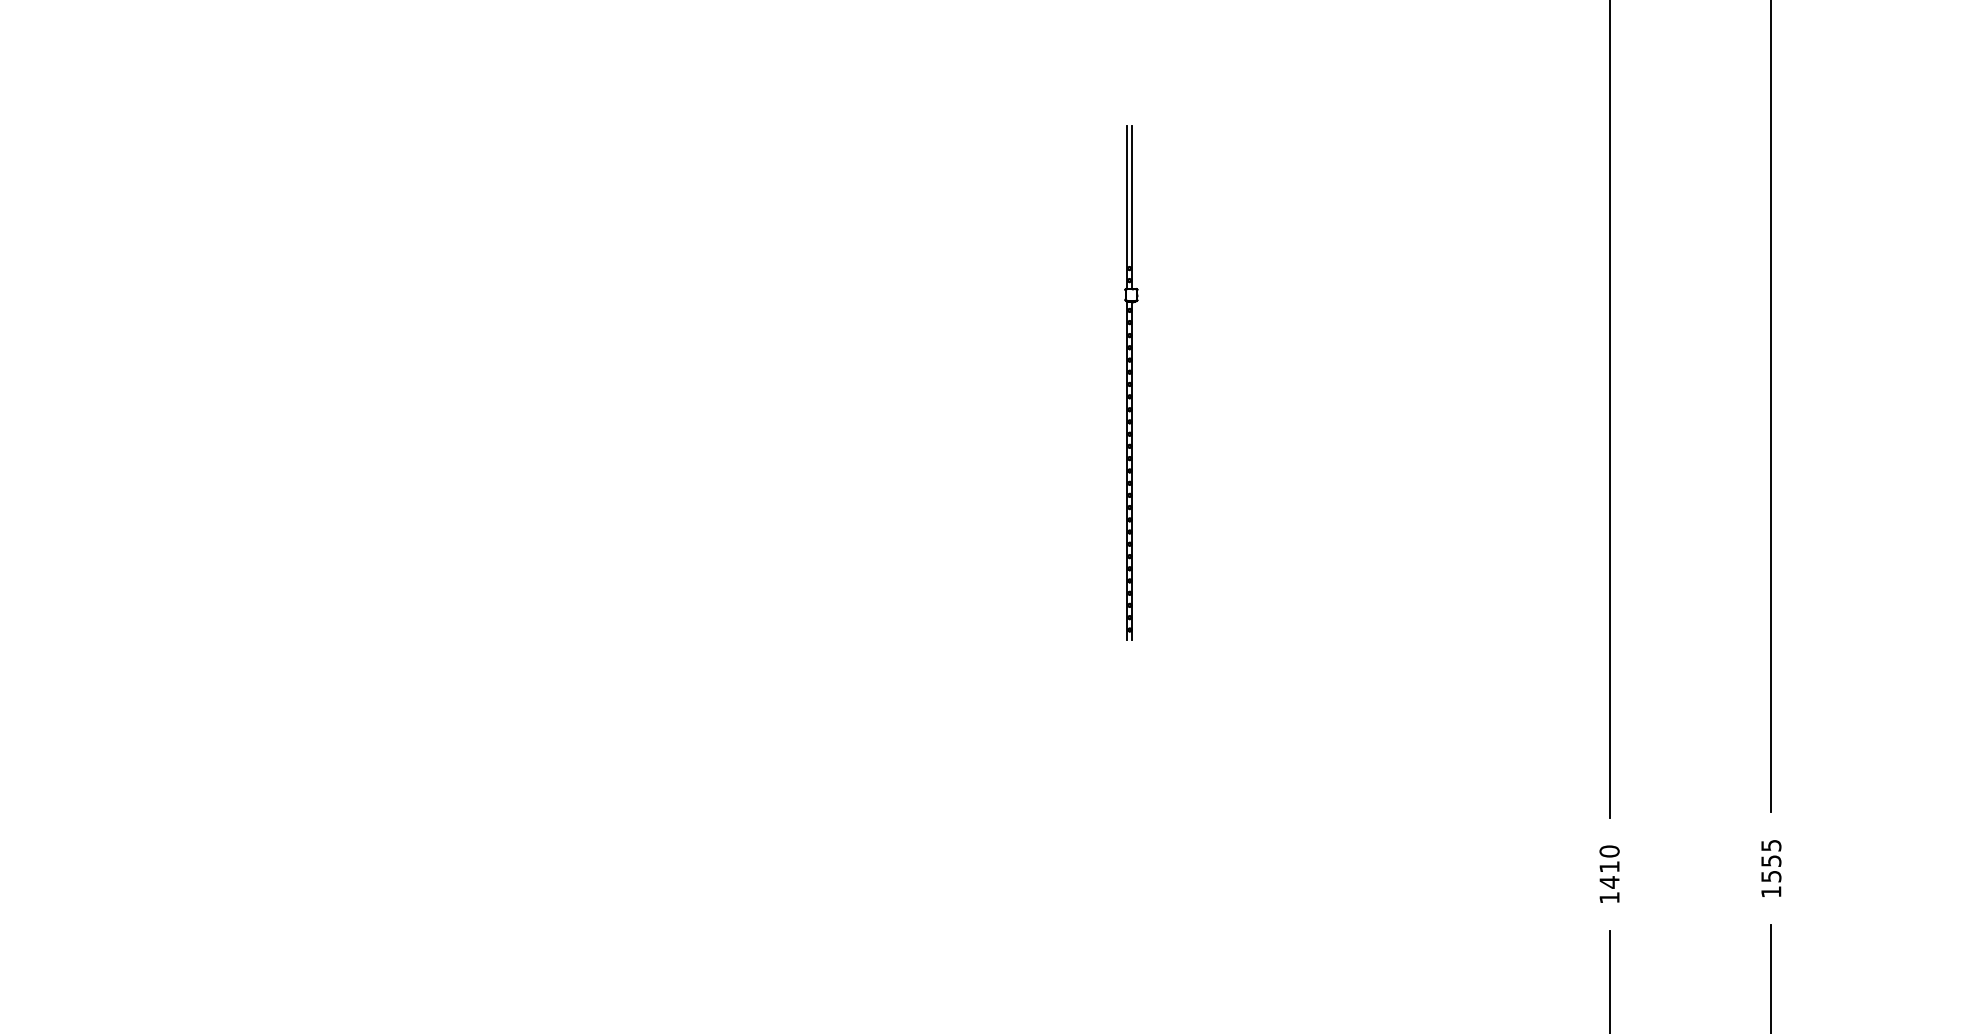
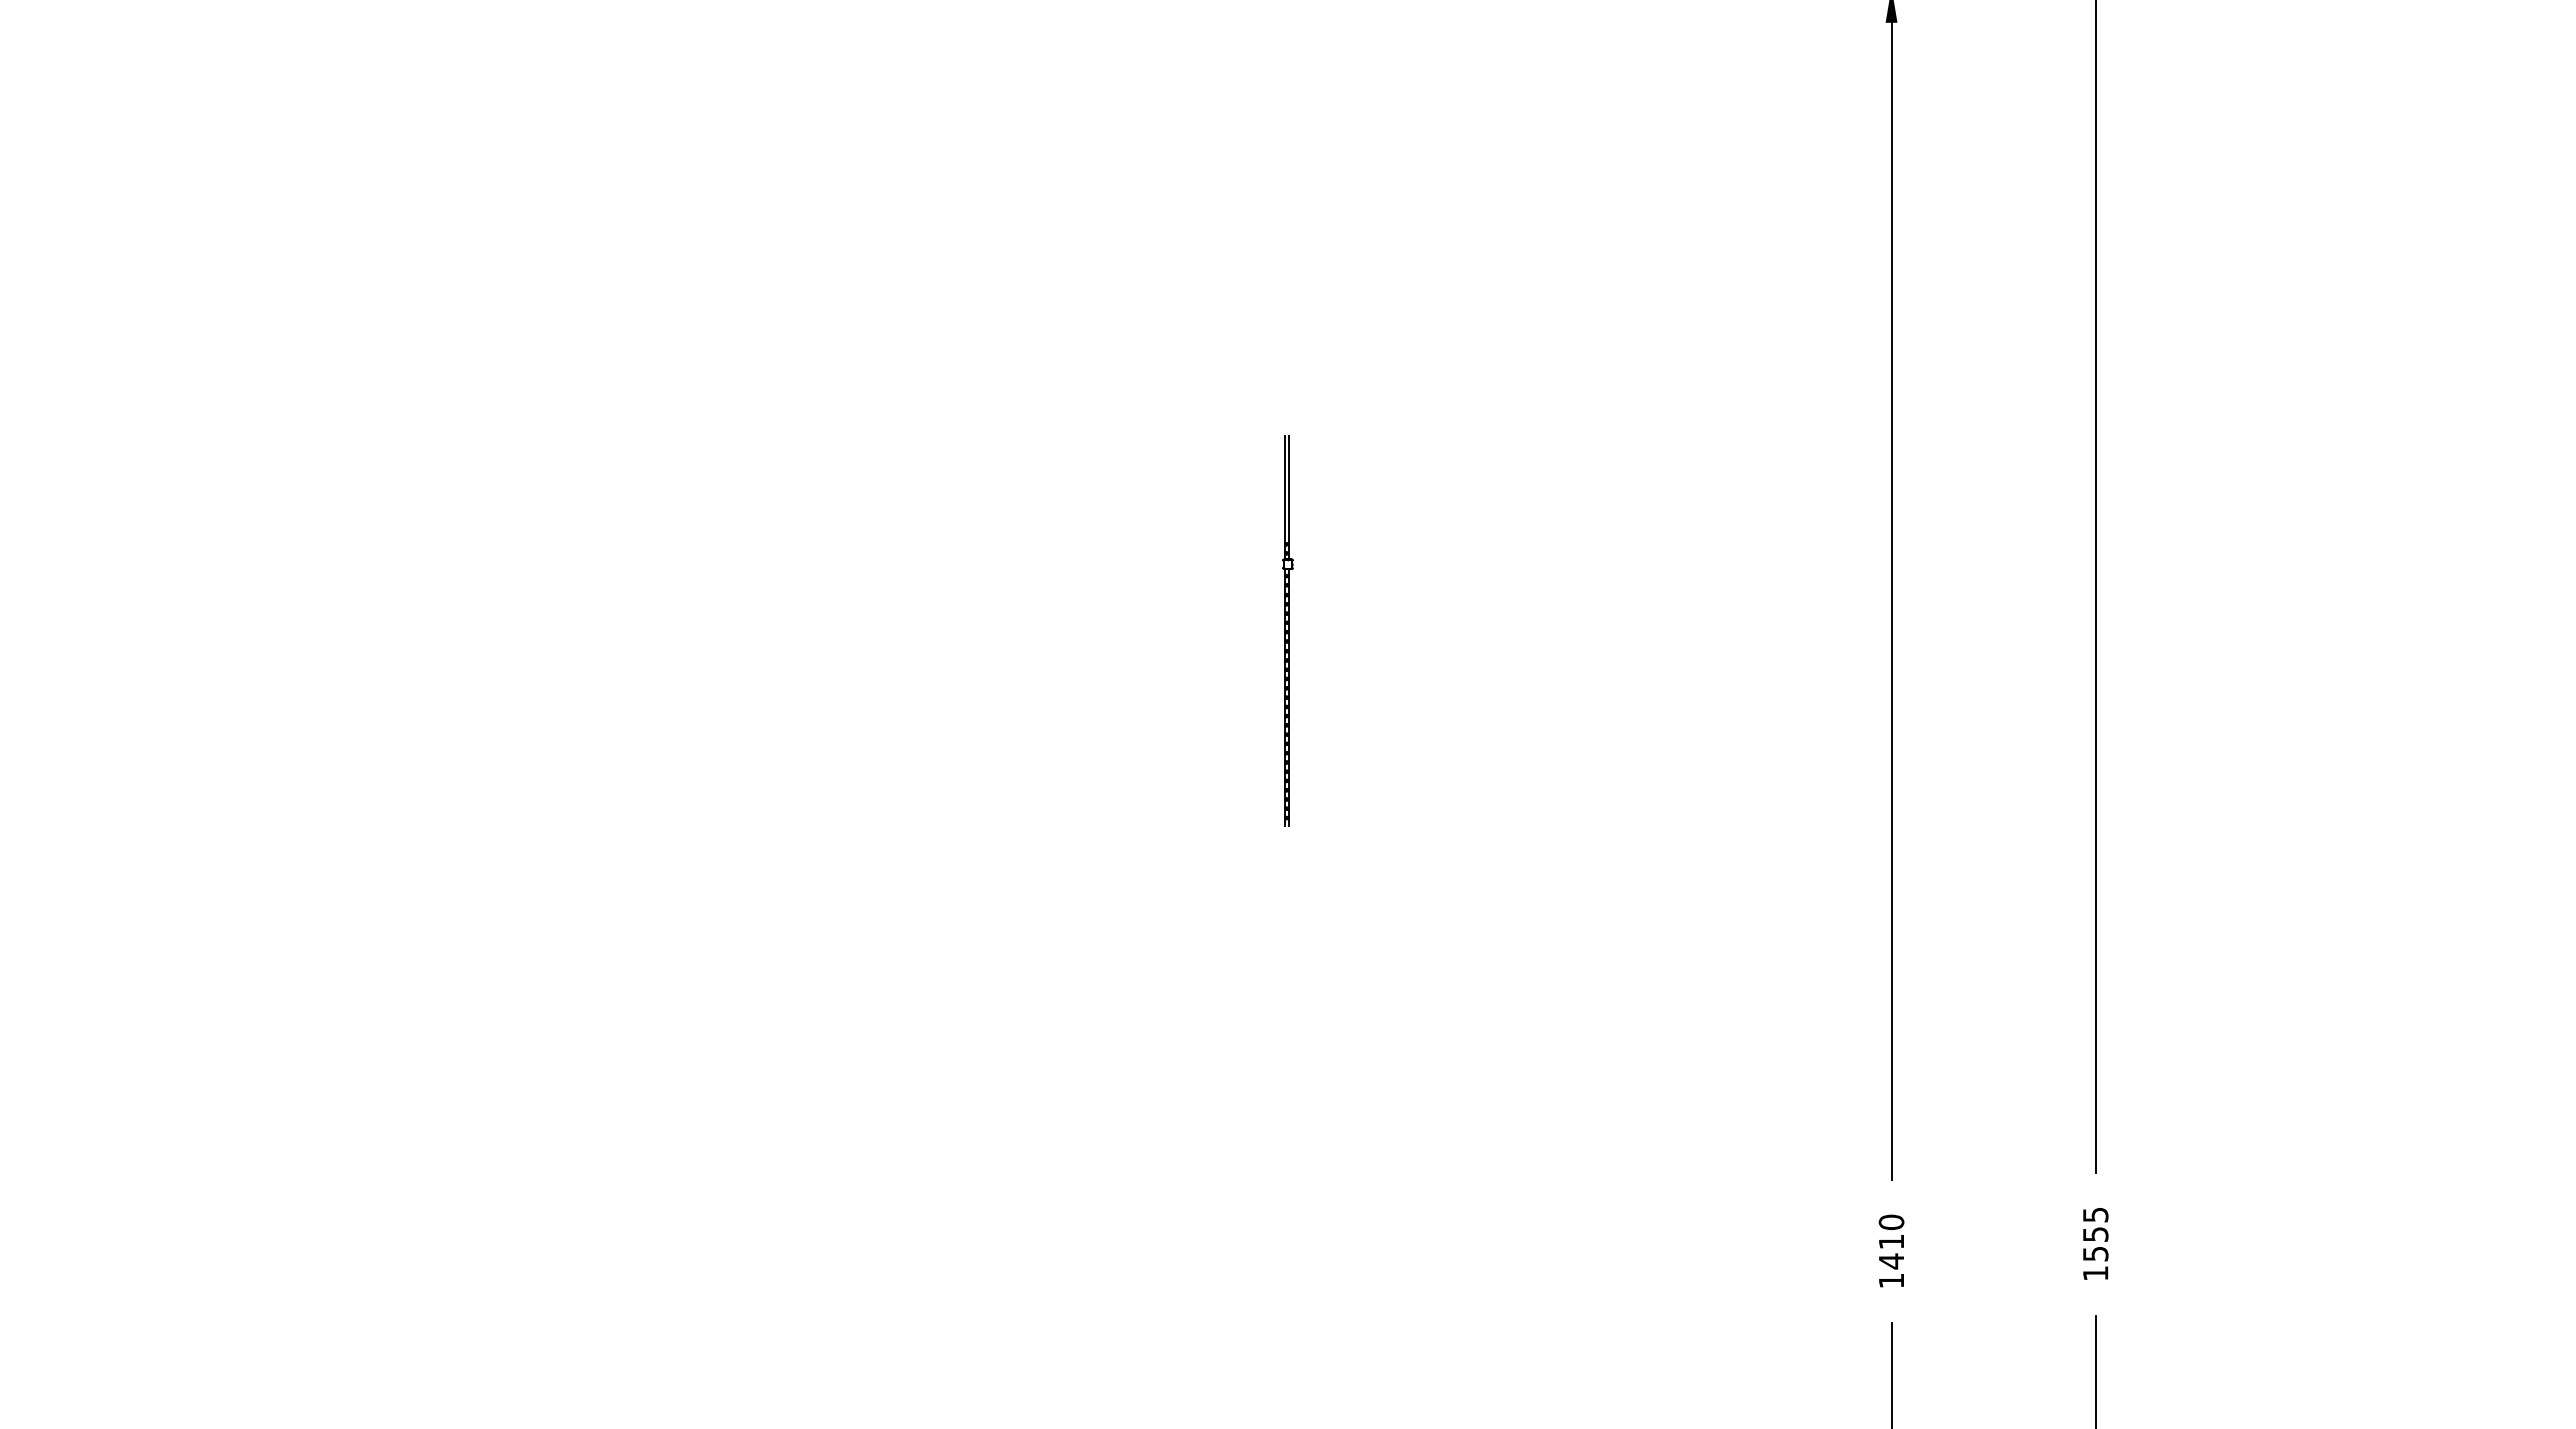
part: (1131, 382) -> (1287, 630), size x0.6

